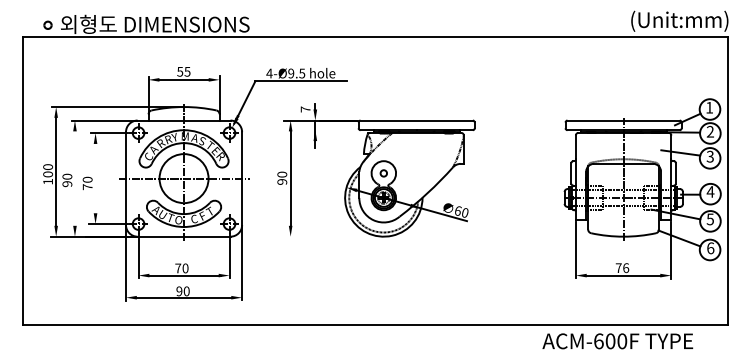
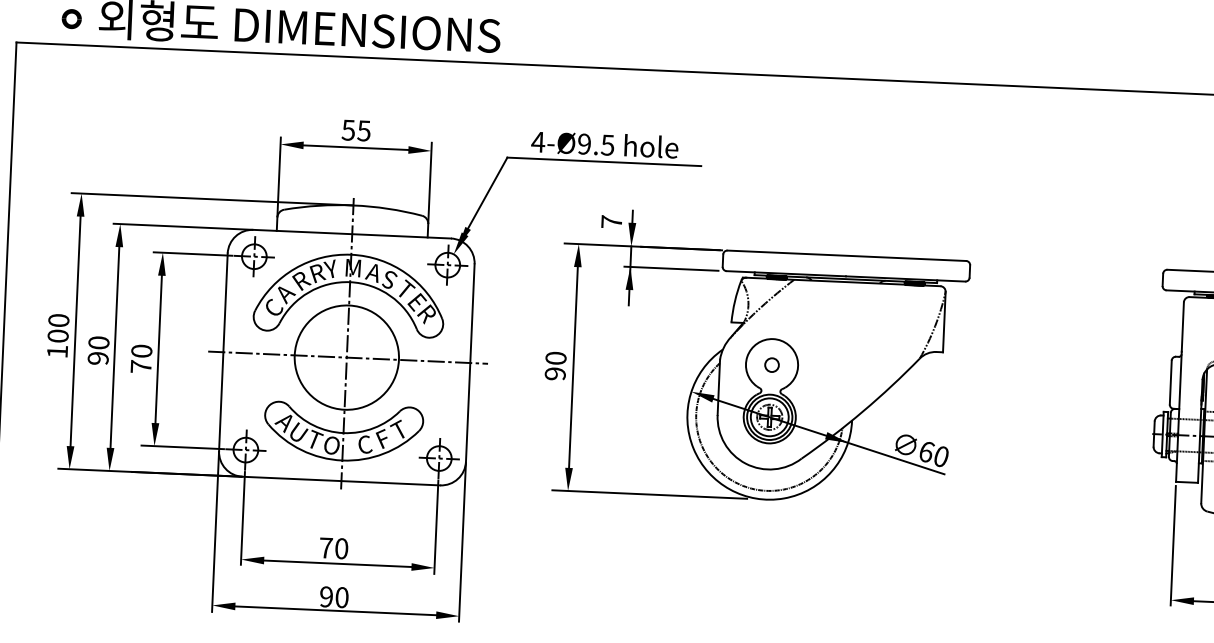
line: (334, 130) -> (671, 269), added
line: (74, 178) -> (113, 347), added
line: (95, 178) -> (158, 349), added
line: (328, 236) -> (648, 494), added

